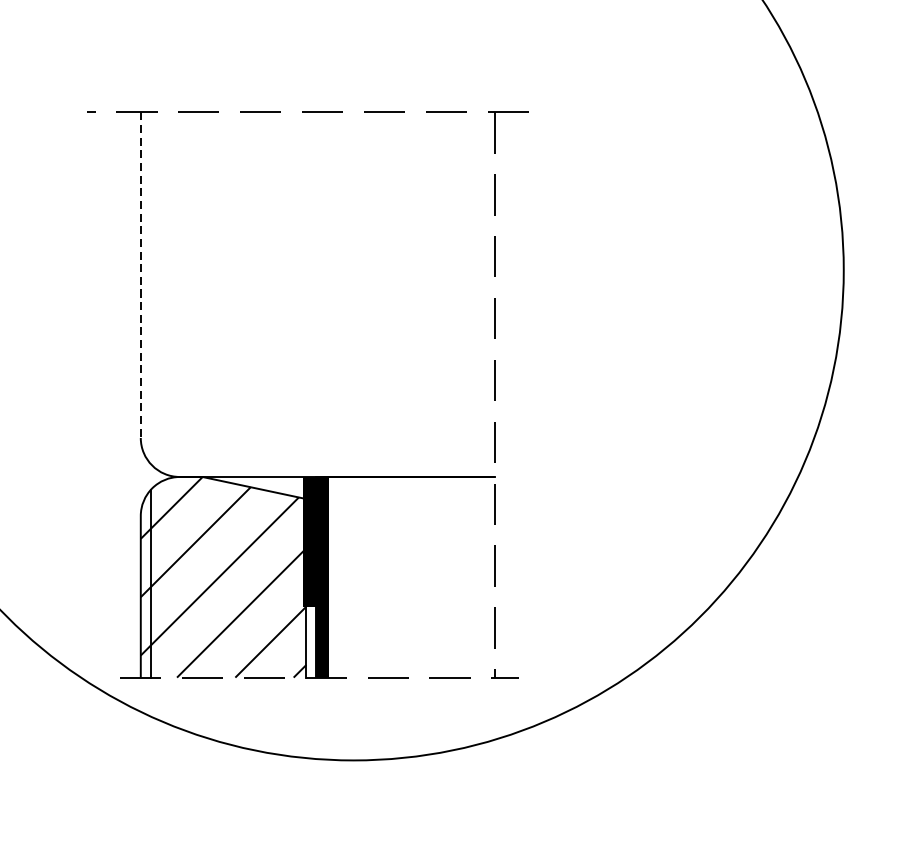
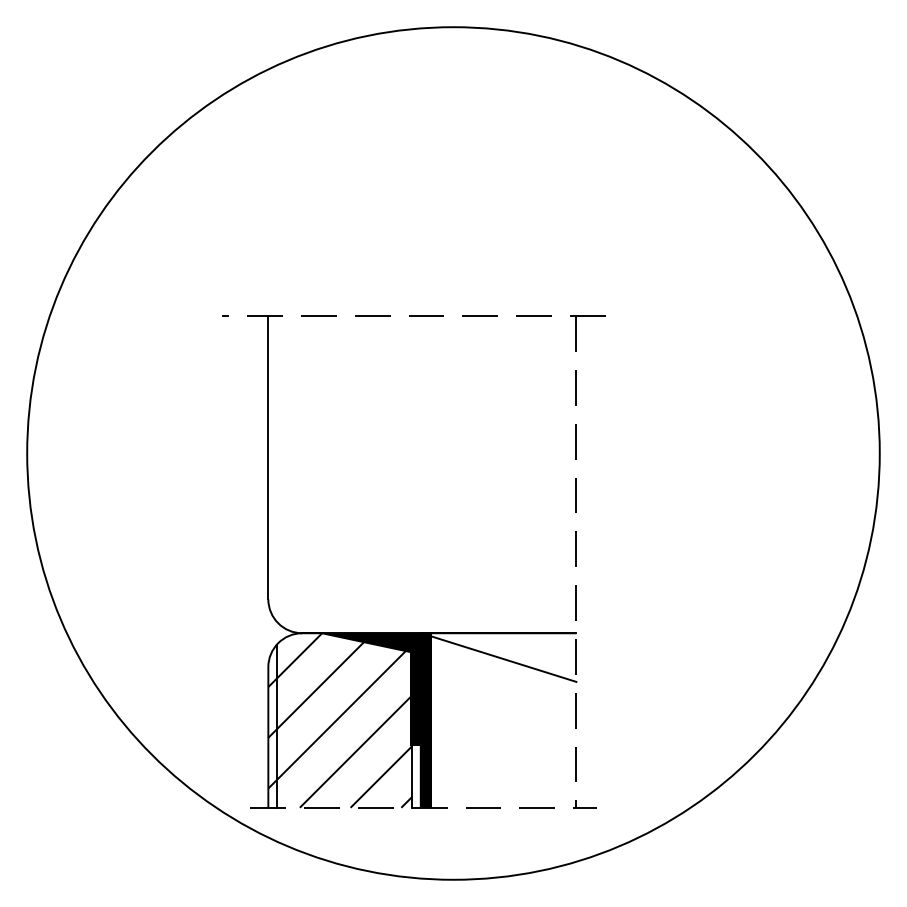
line: (140, 274) -> (268, 457), dashed -> solid
fill: (254, 487) -> (367, 642), added
line: (405, 504) -> (498, 657), added

